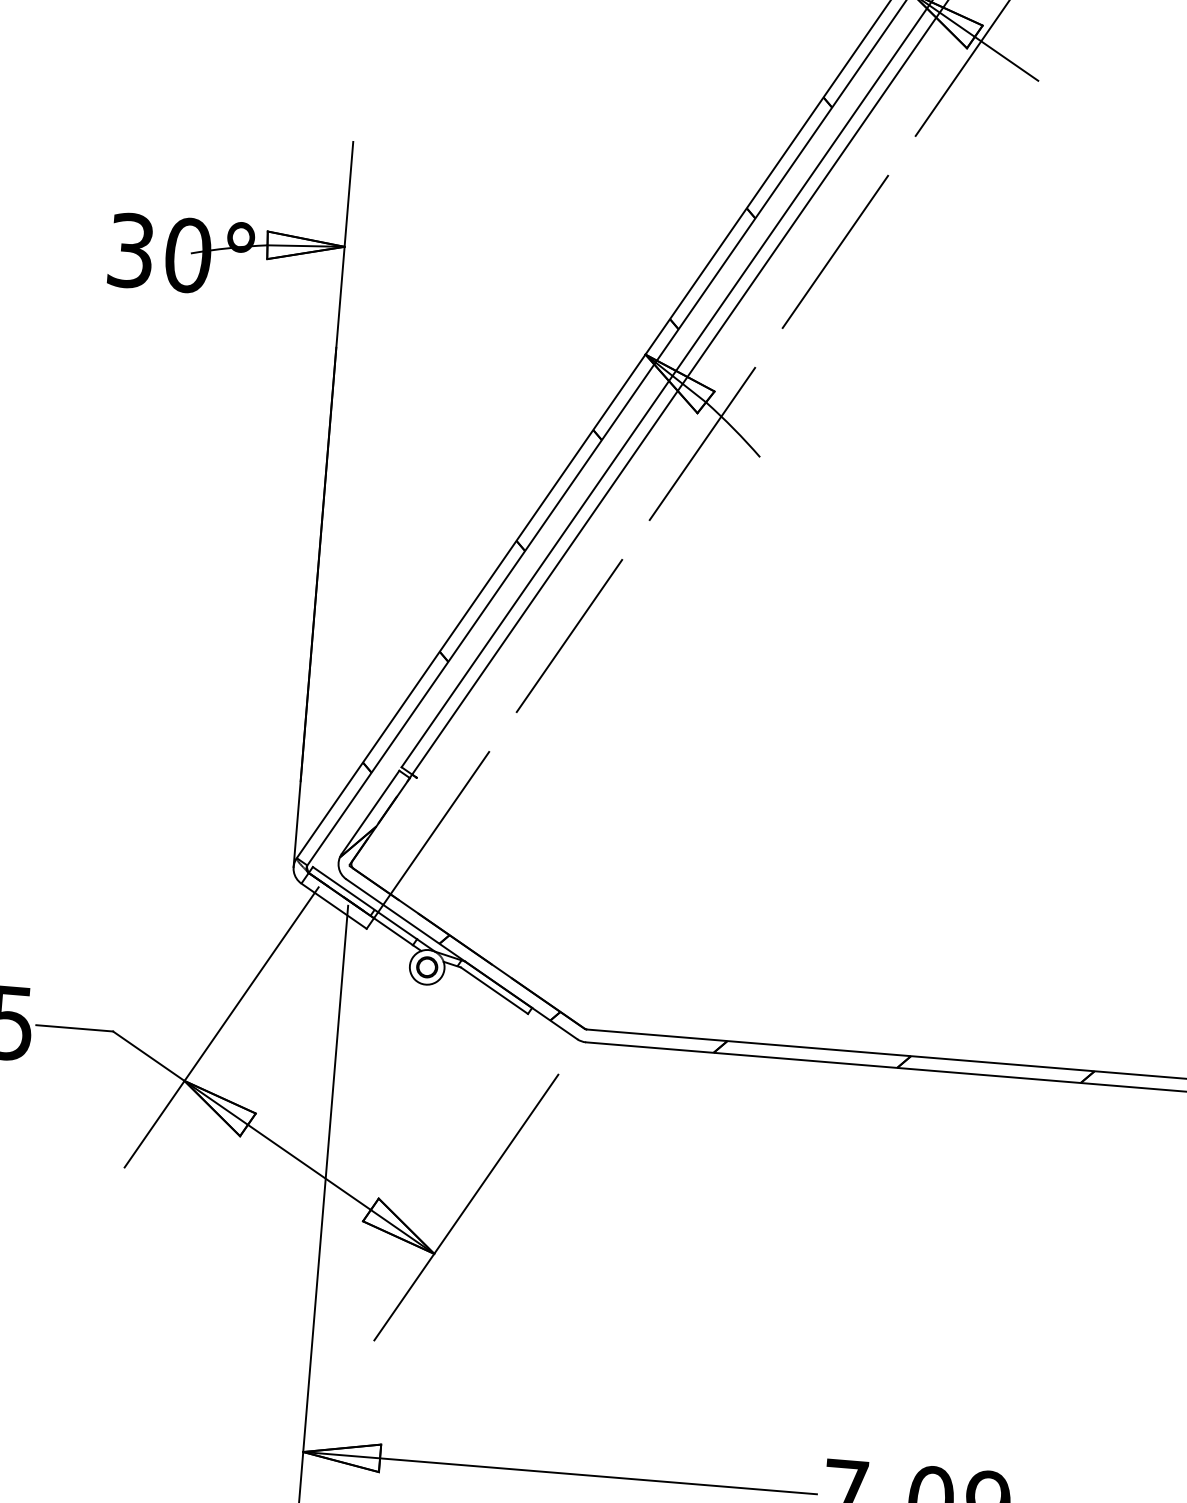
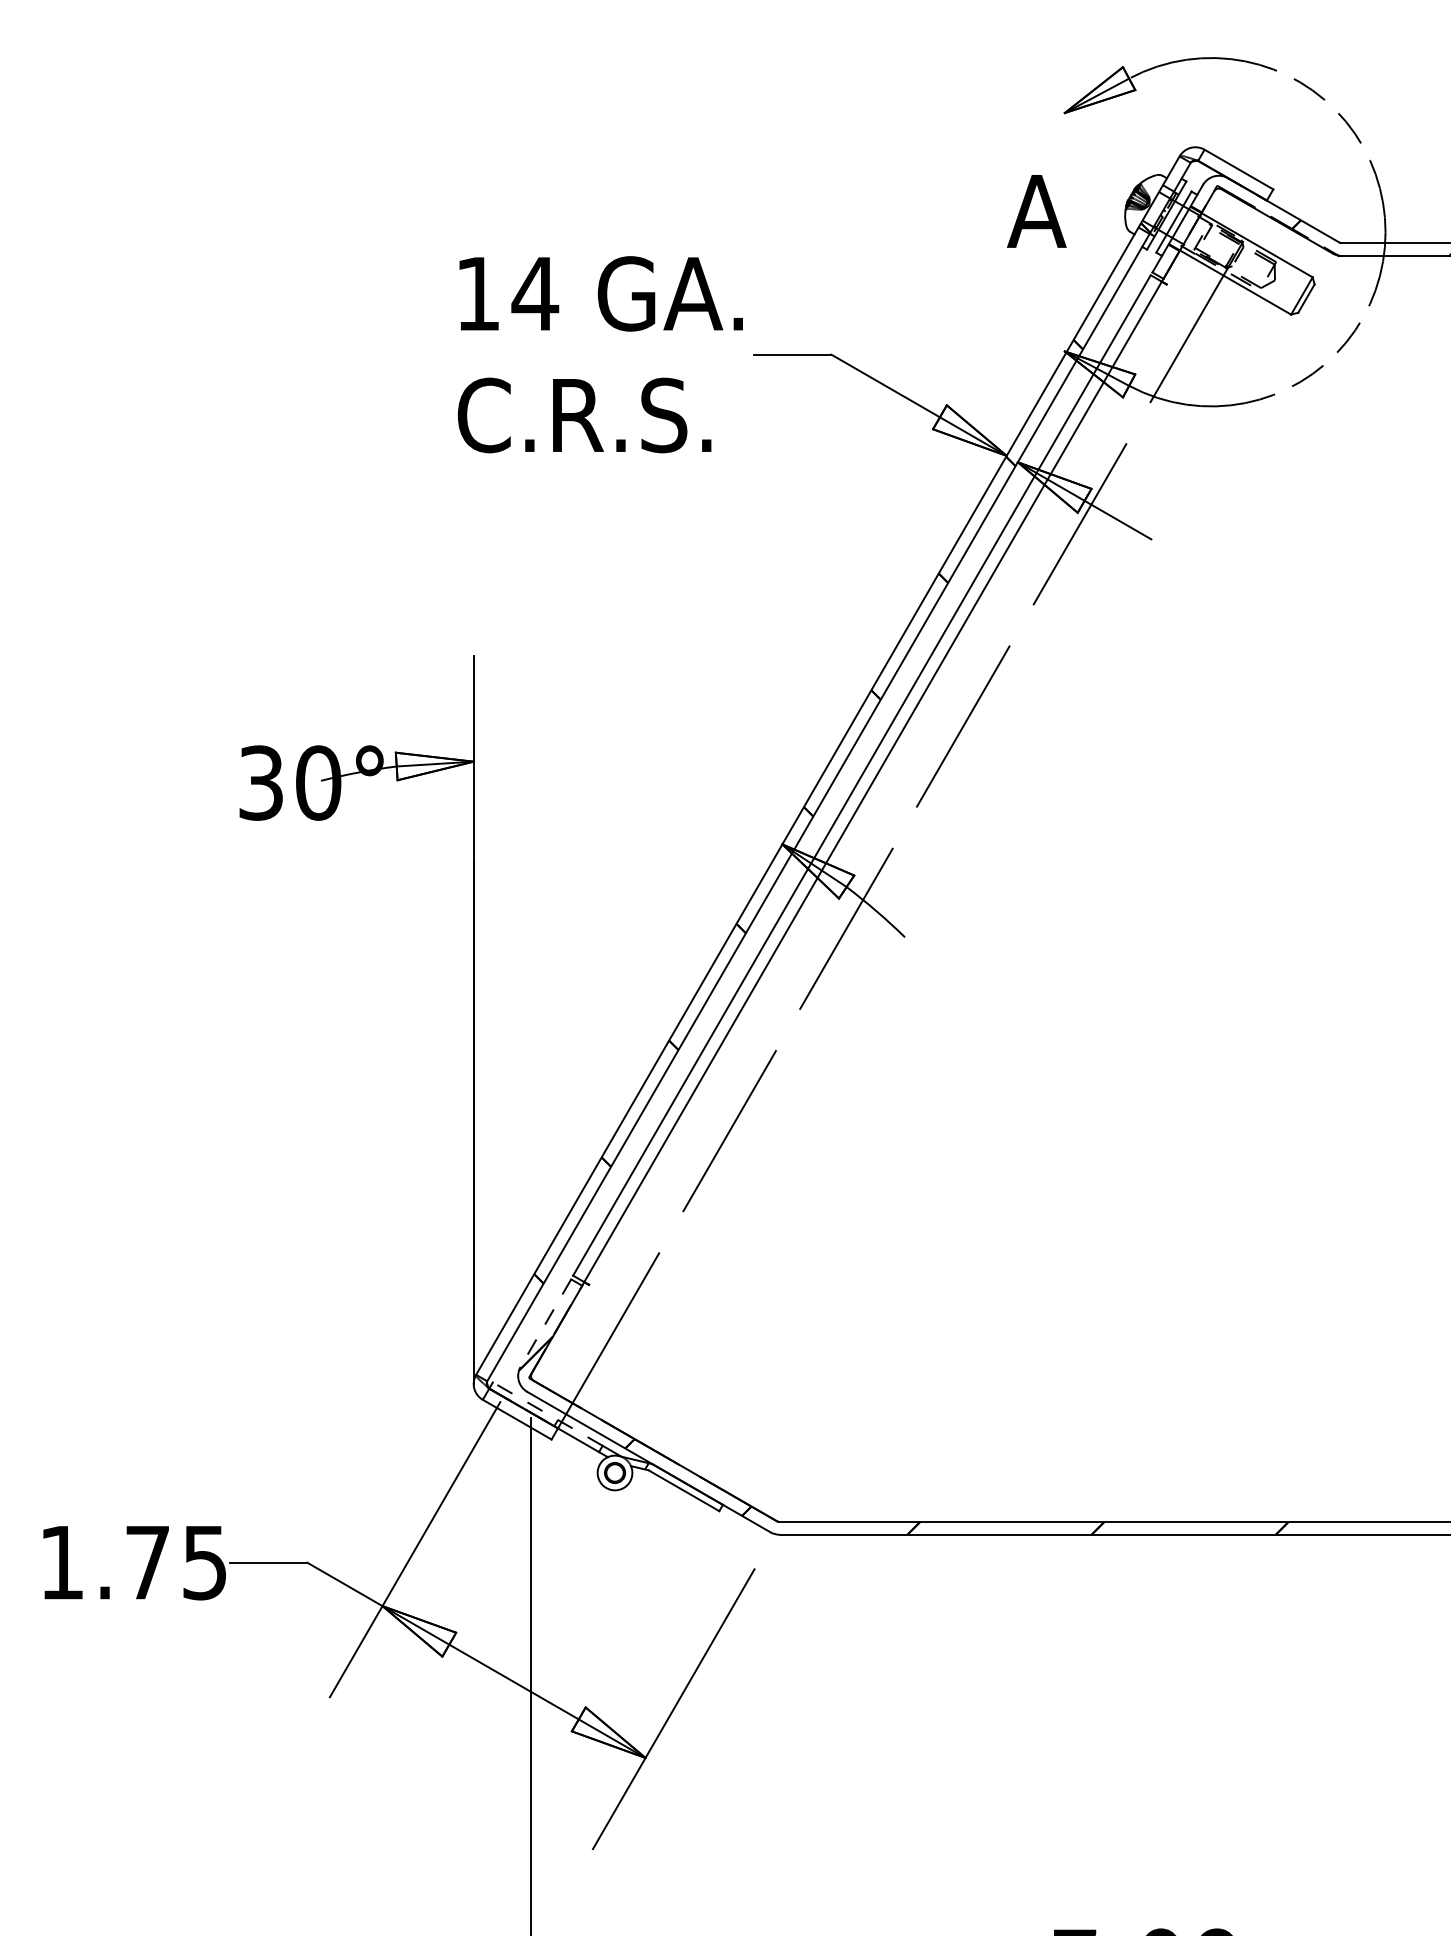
line: (370, 812) -> (545, 1323), solid -> dashed
line: (364, 902) -> (547, 1413), solid -> dashed

